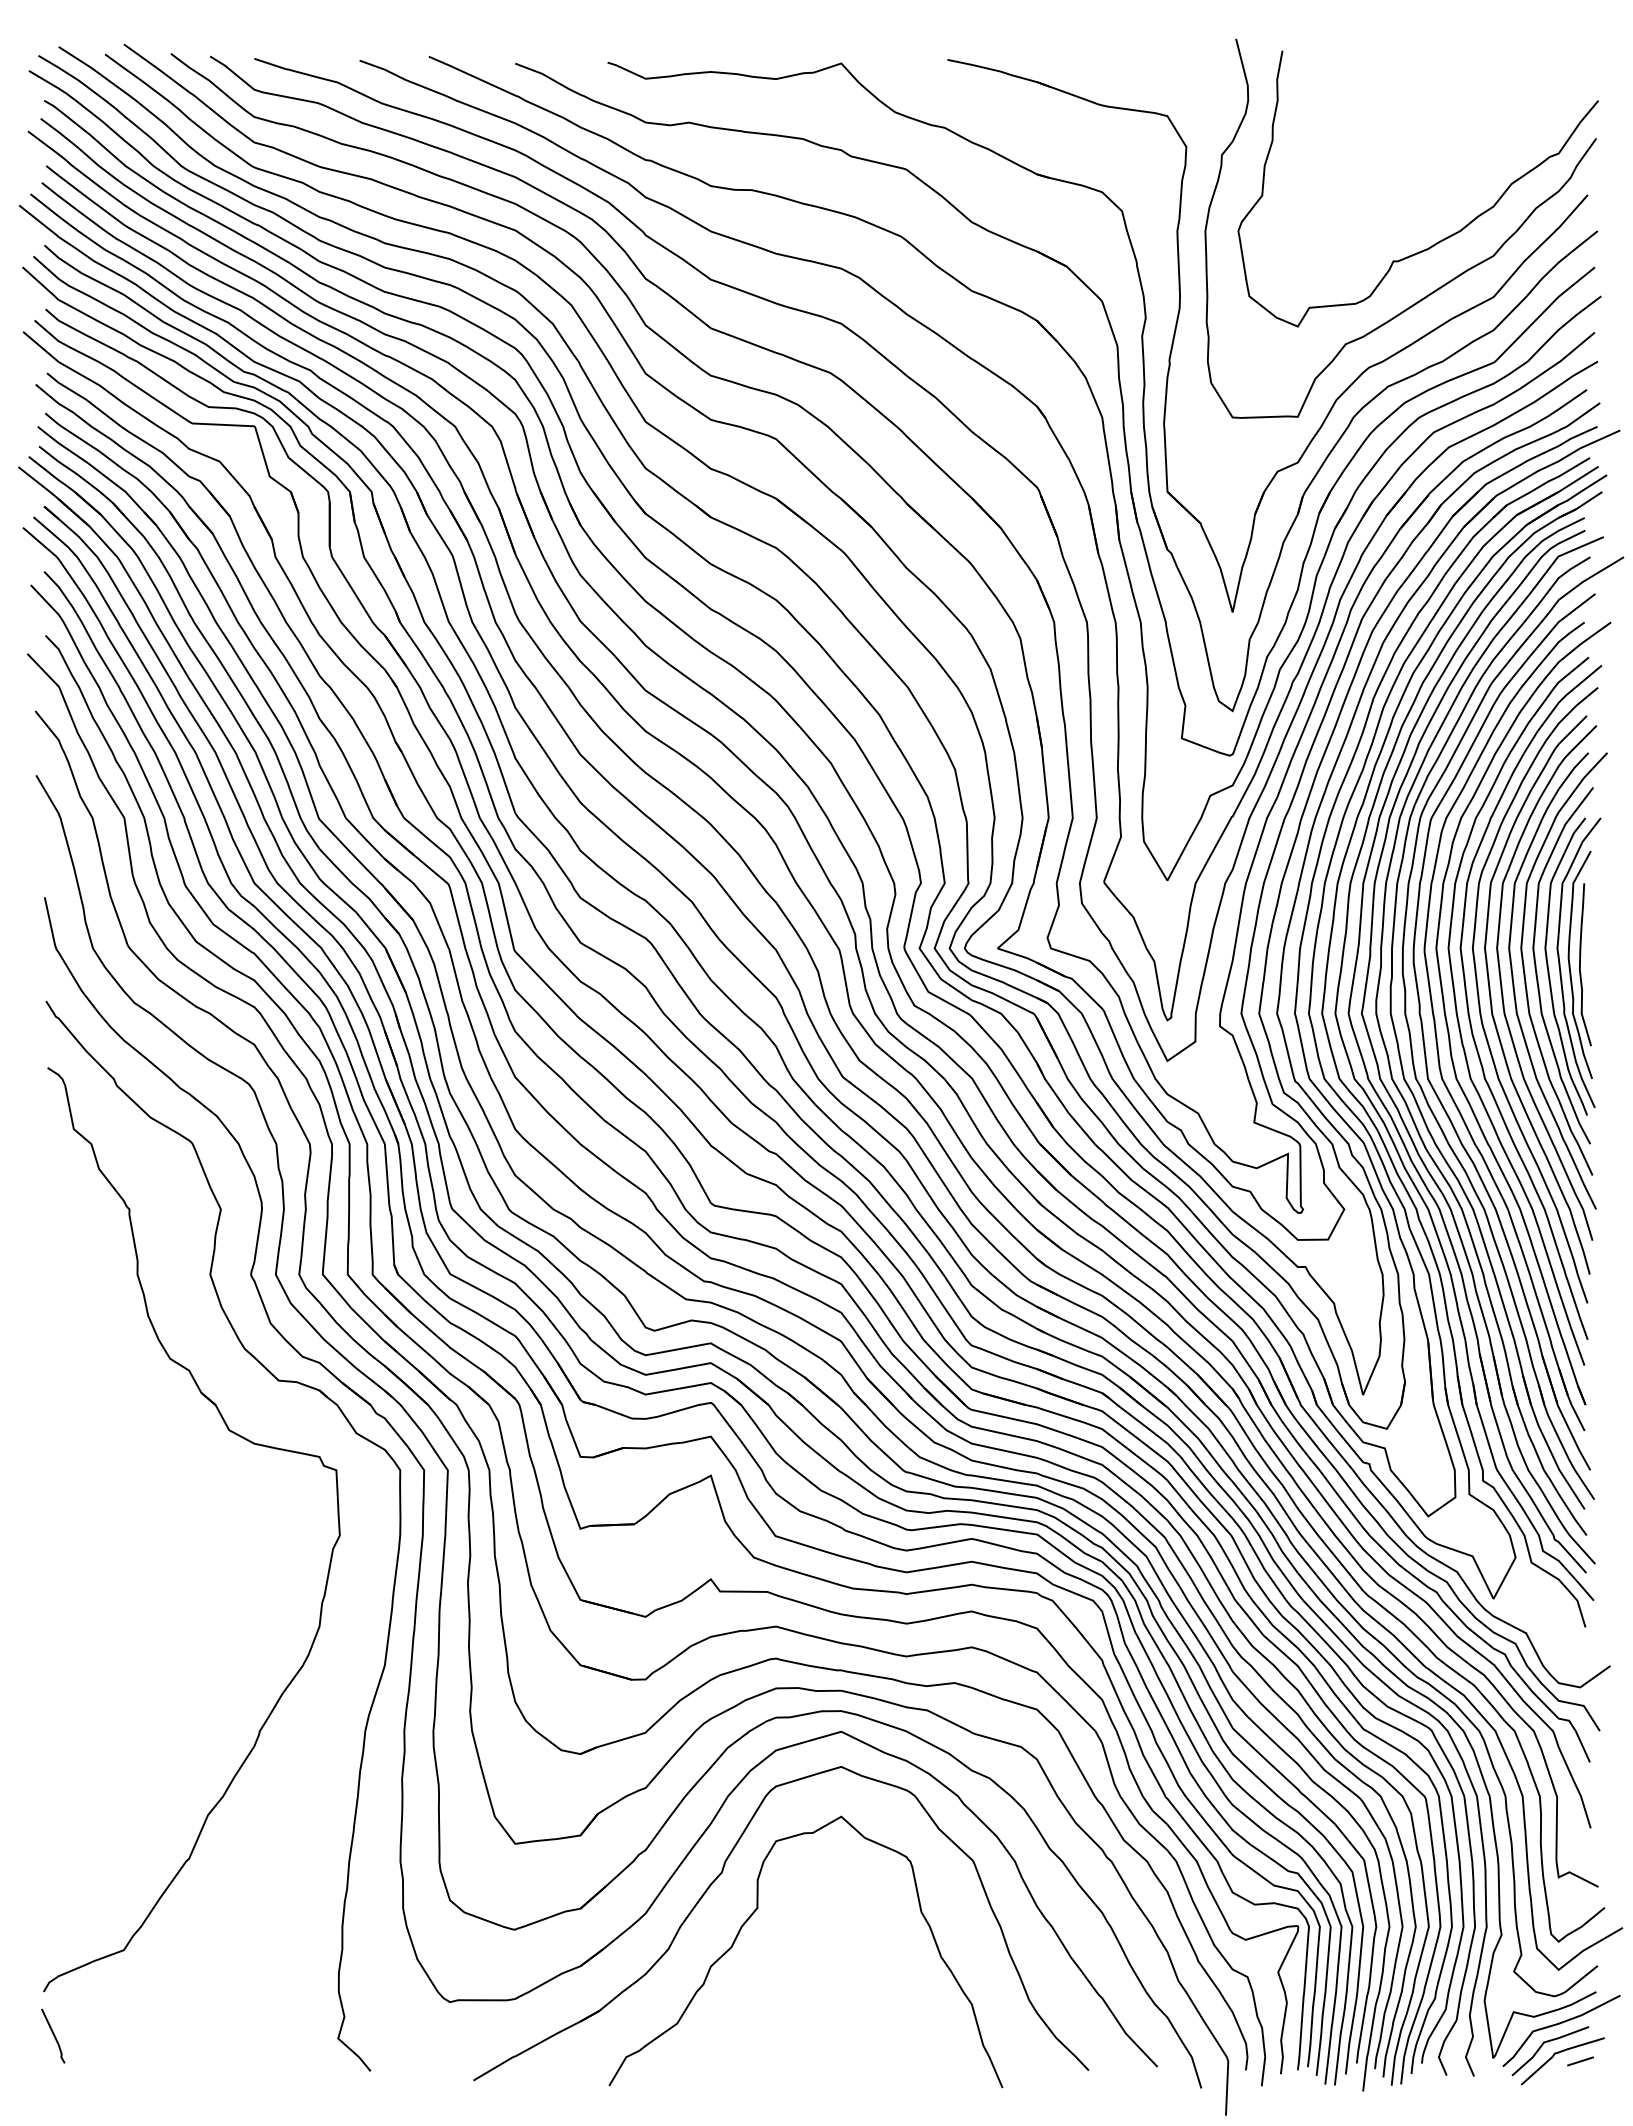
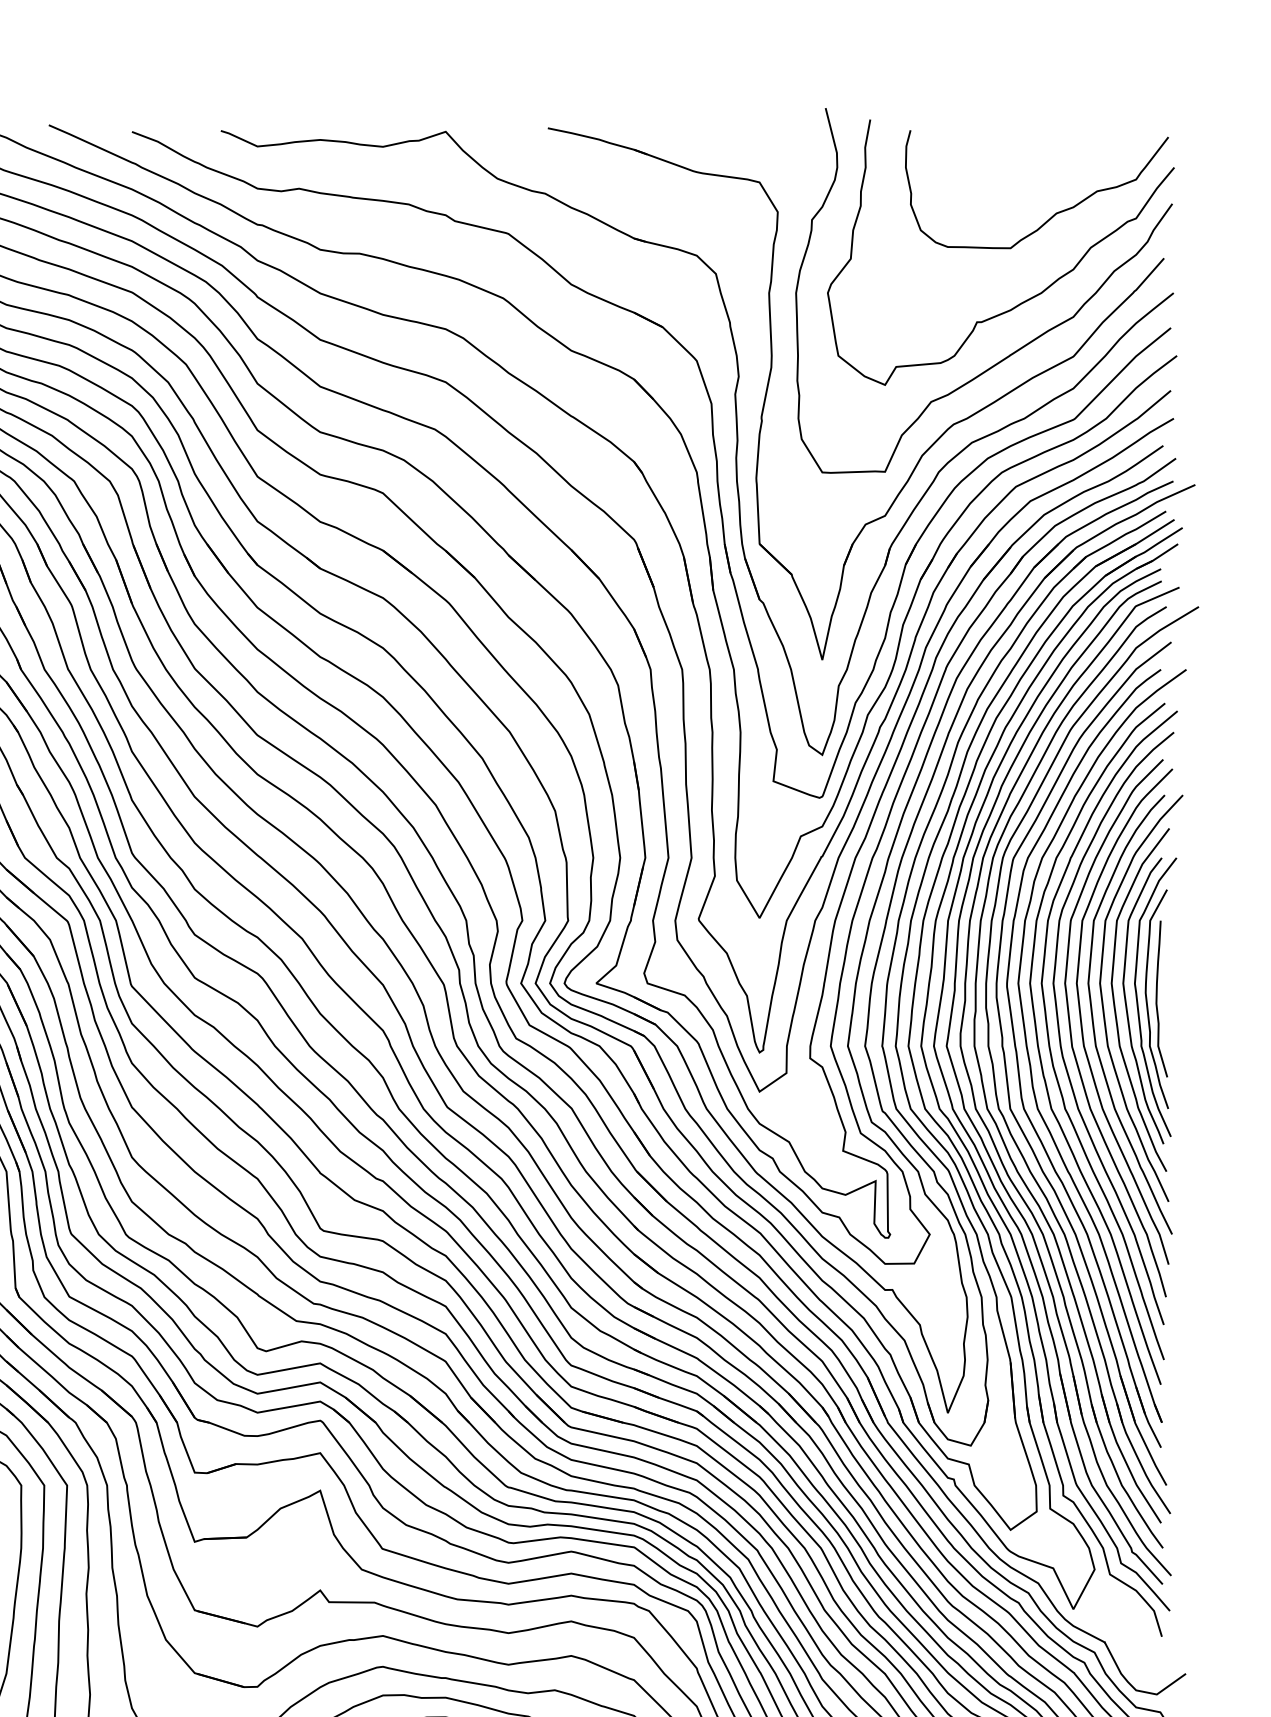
curve: (1475, 147) -> (1056, 212), added

